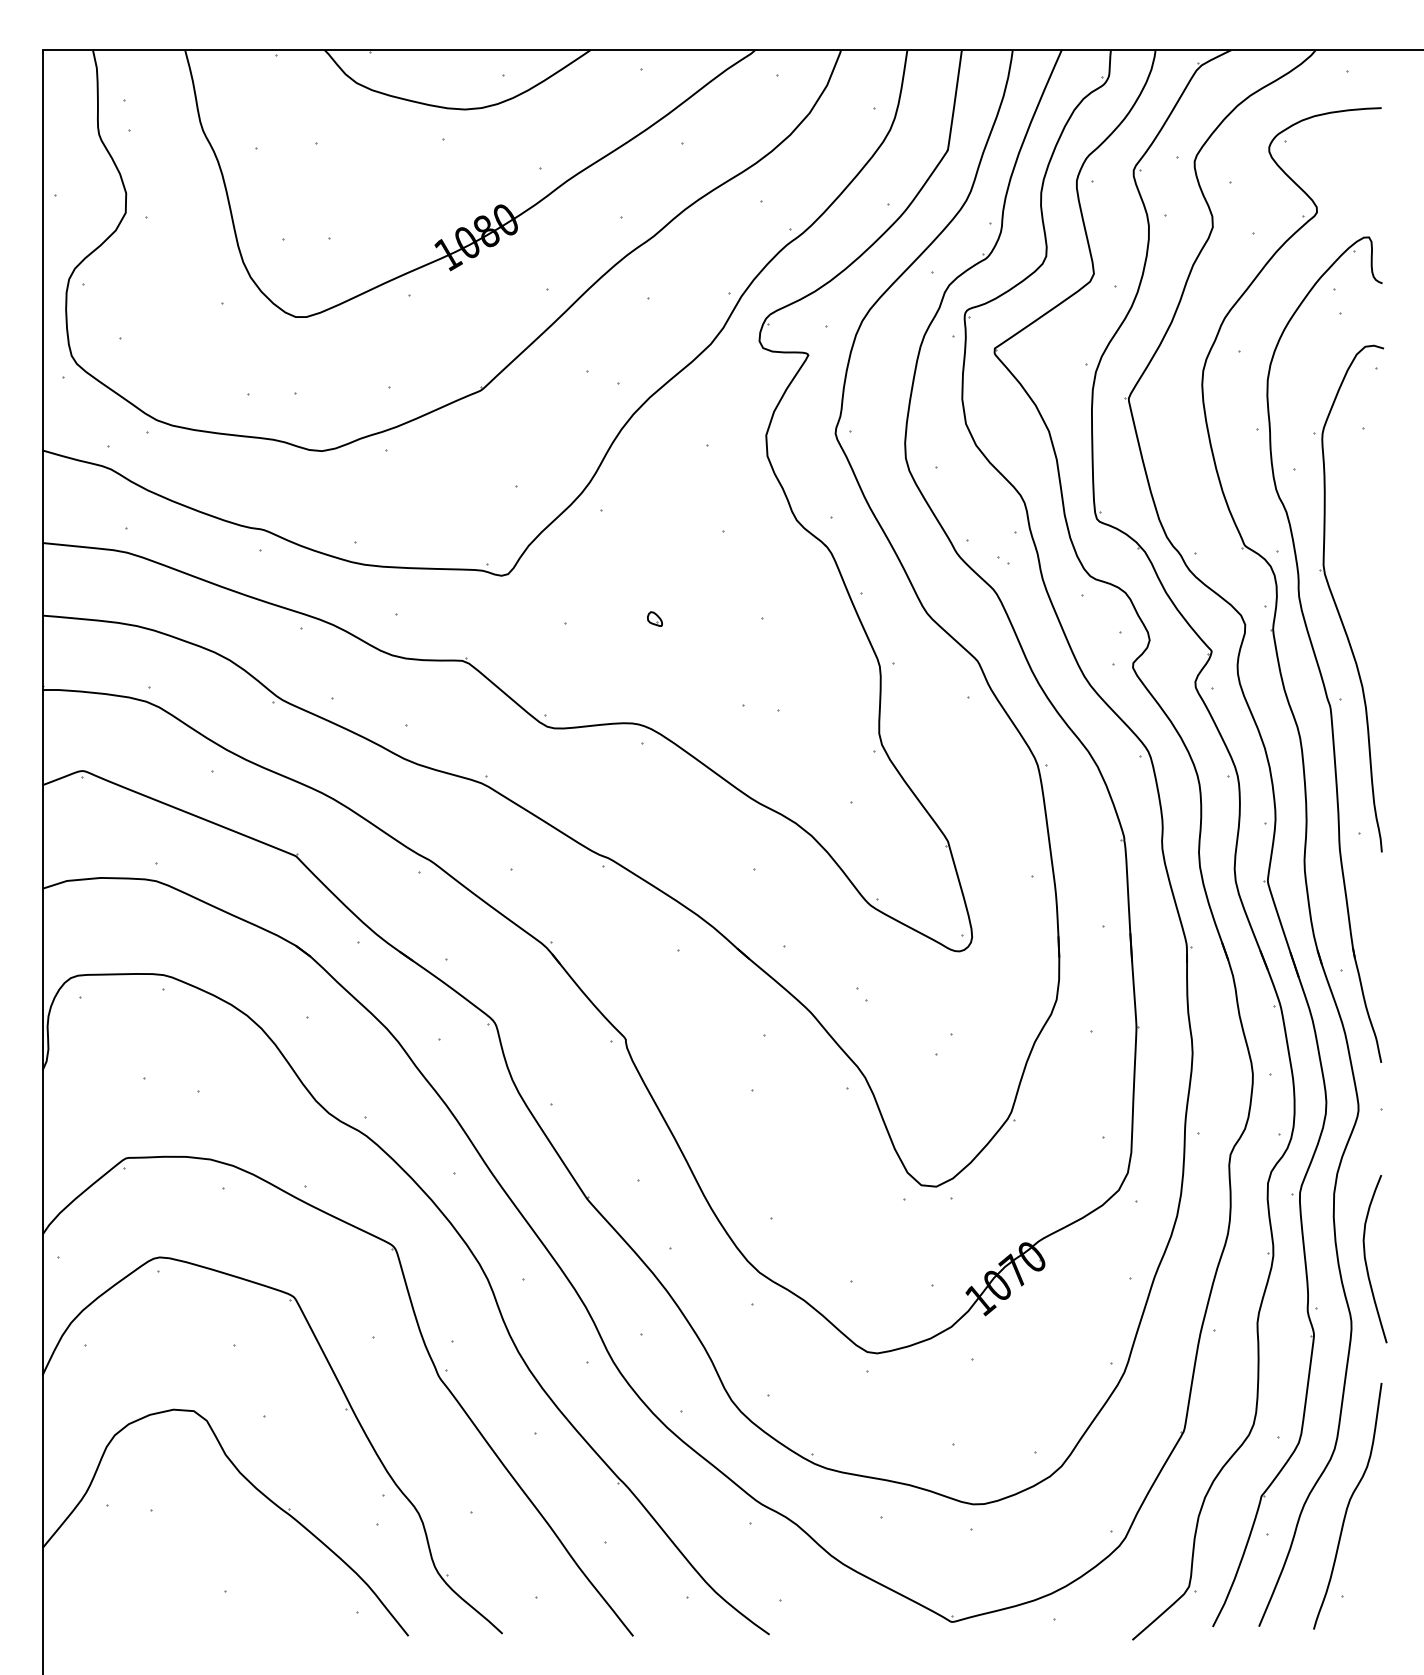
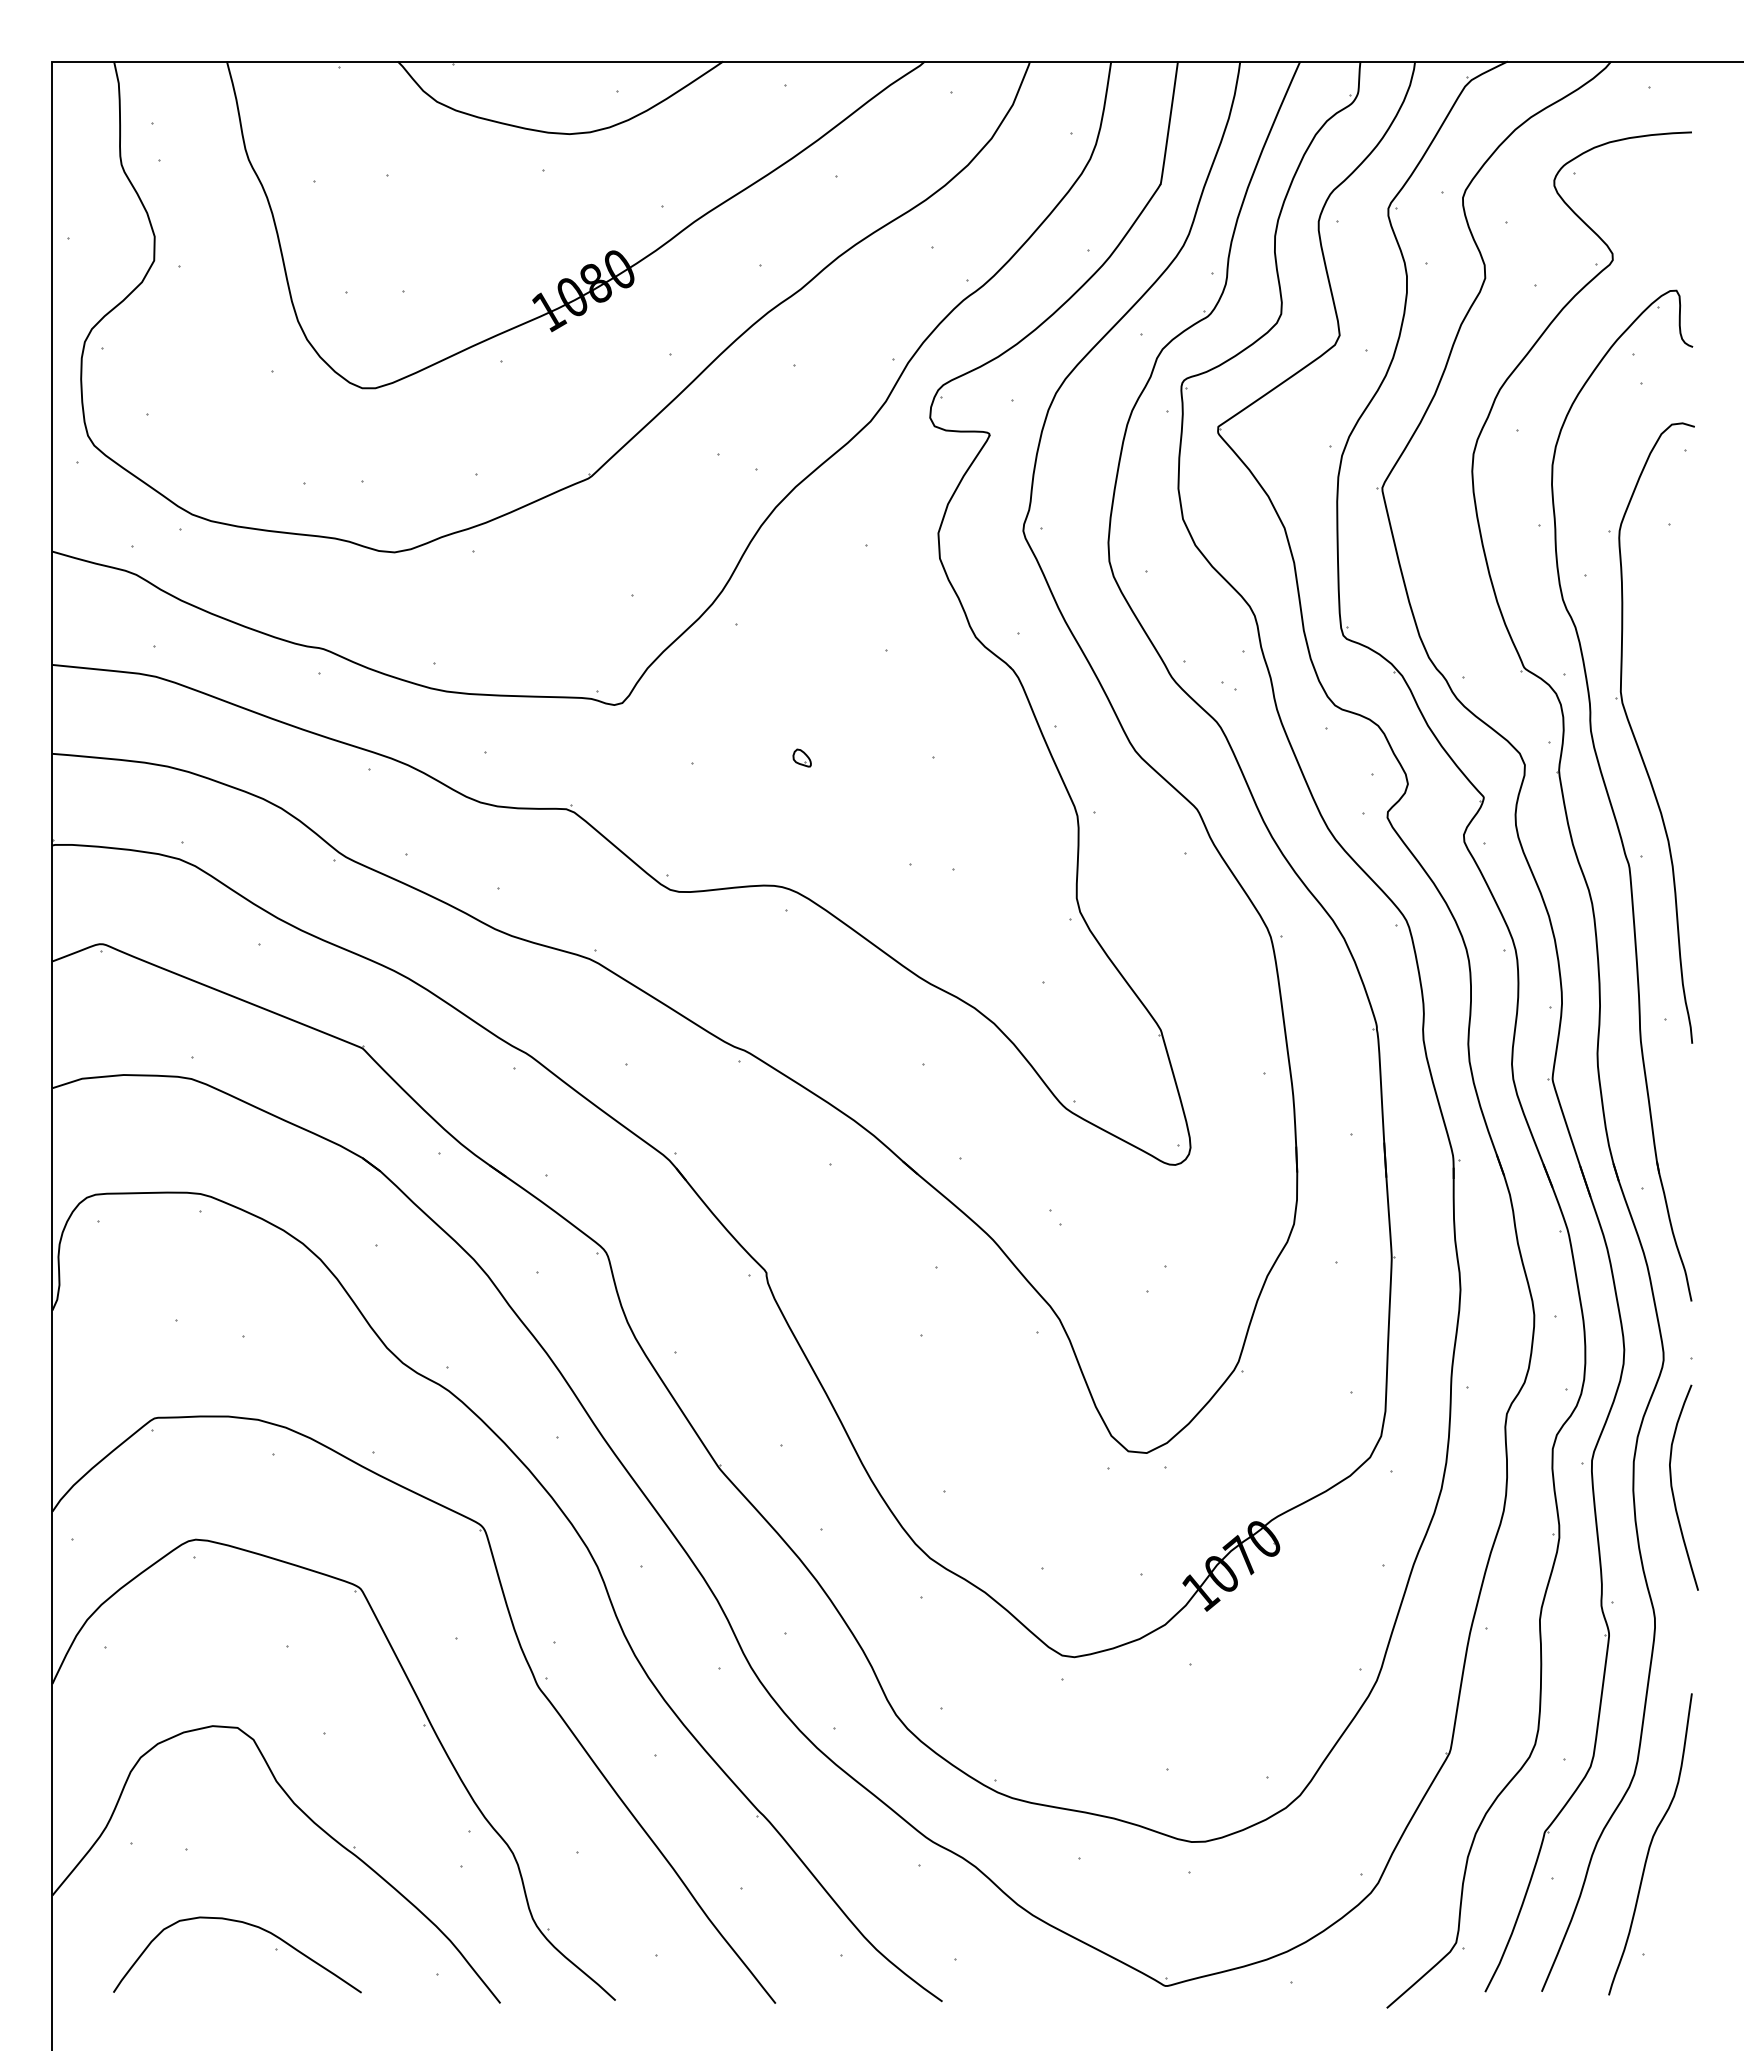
curve: (1366, 1261) -> (1673, 1490), moved
curve: (201, 1571) -> (246, 1924), added

